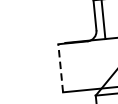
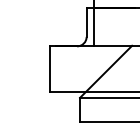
line: (60, 68) -> (49, 69), dashed -> solid

